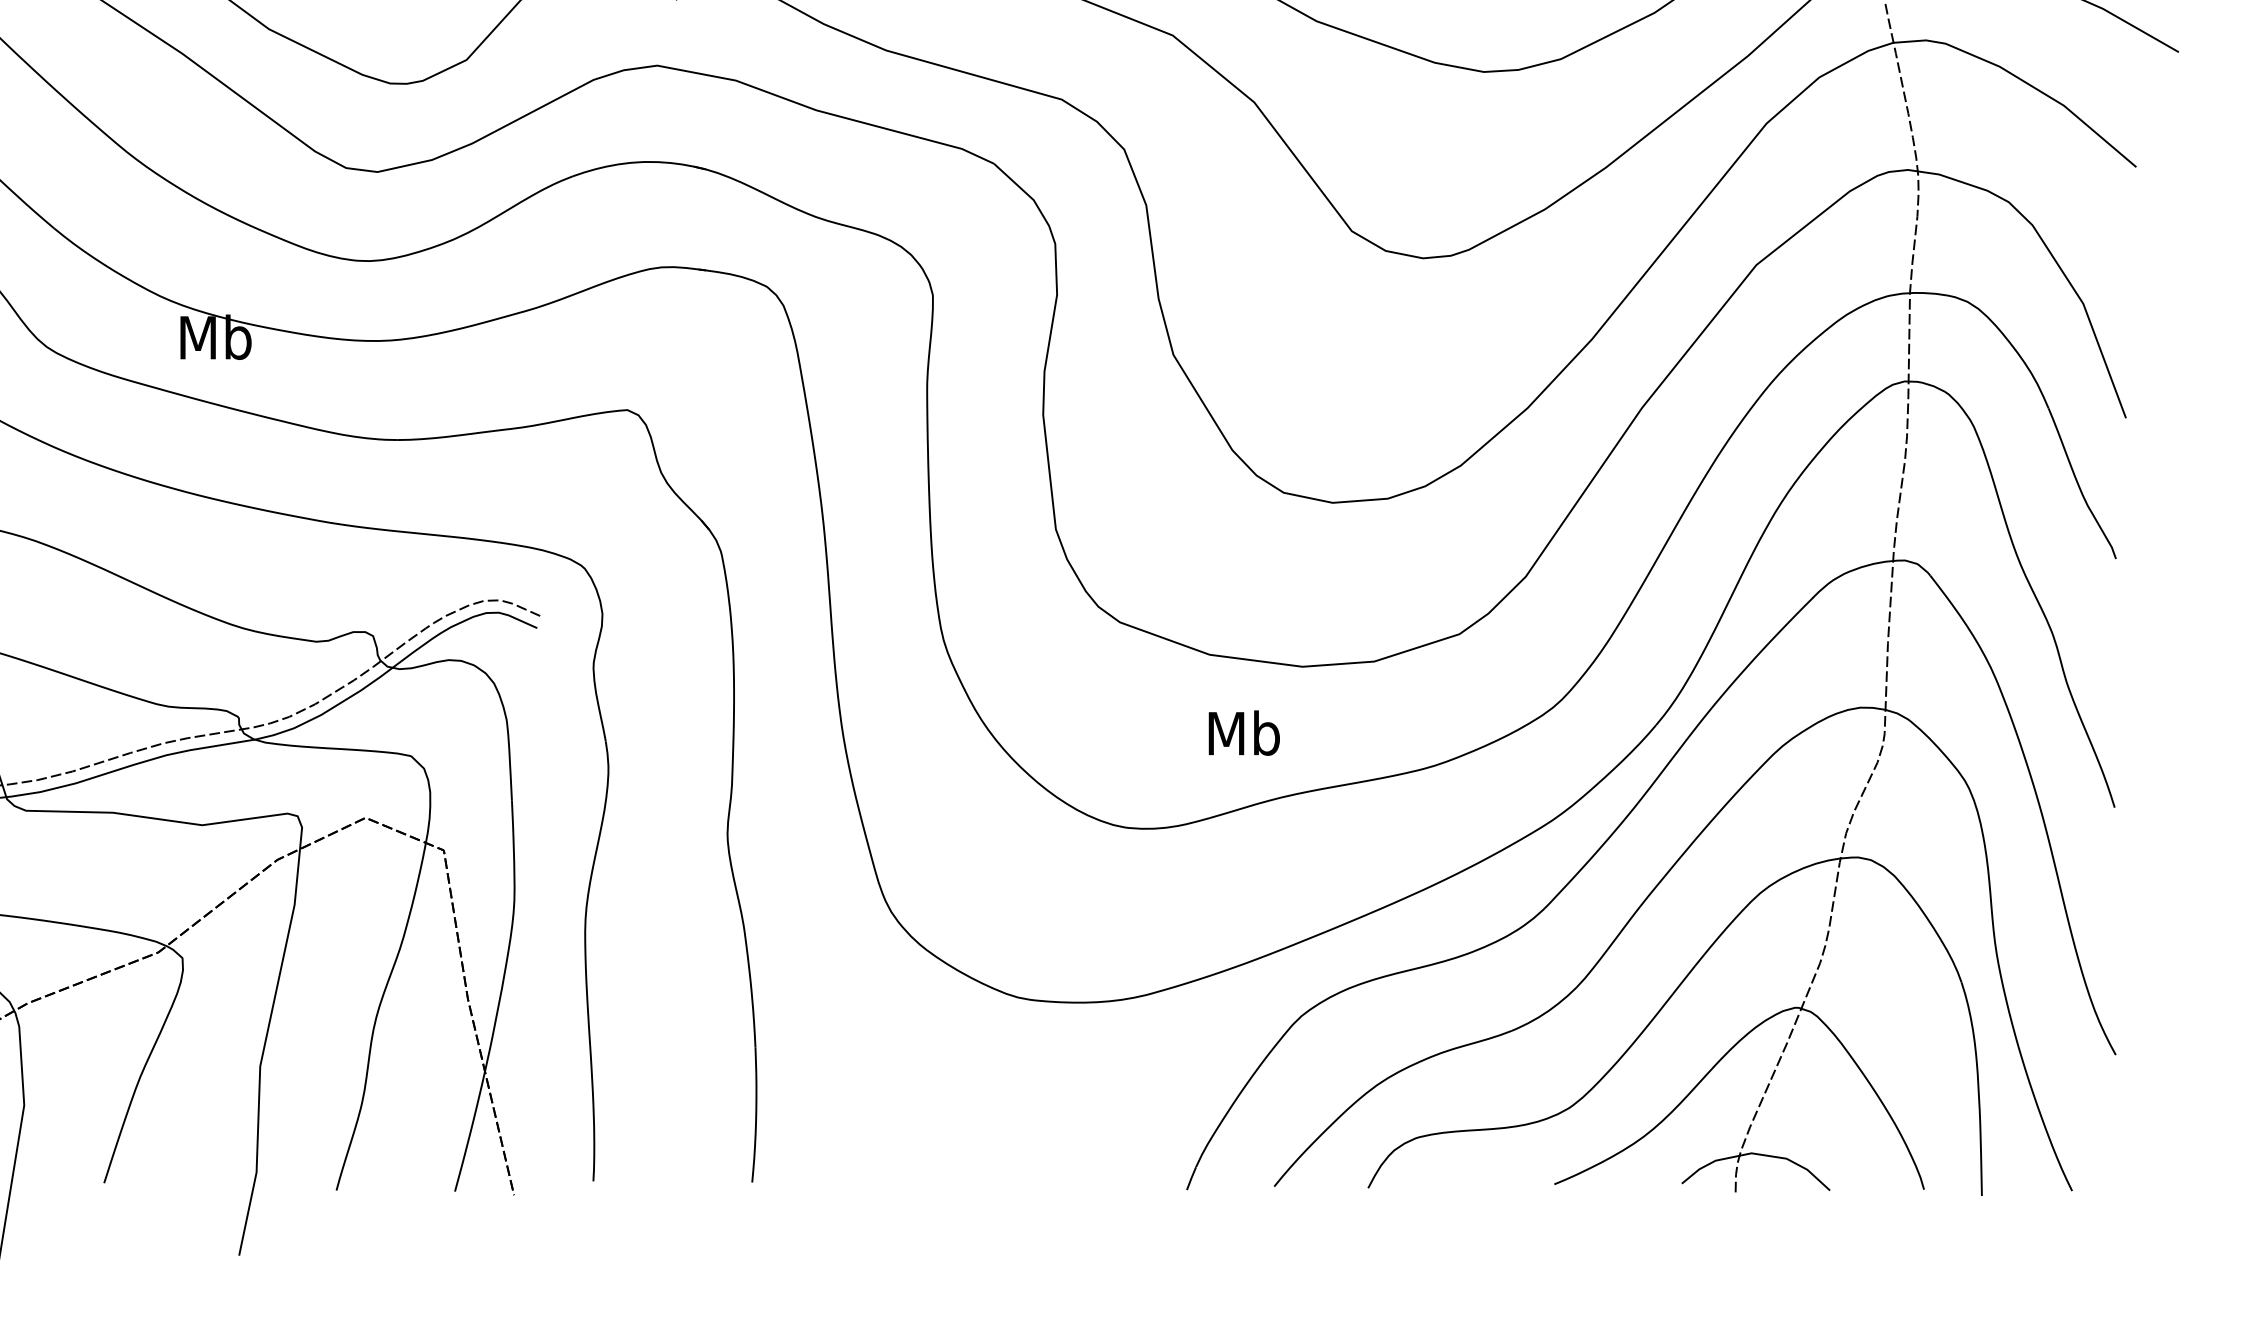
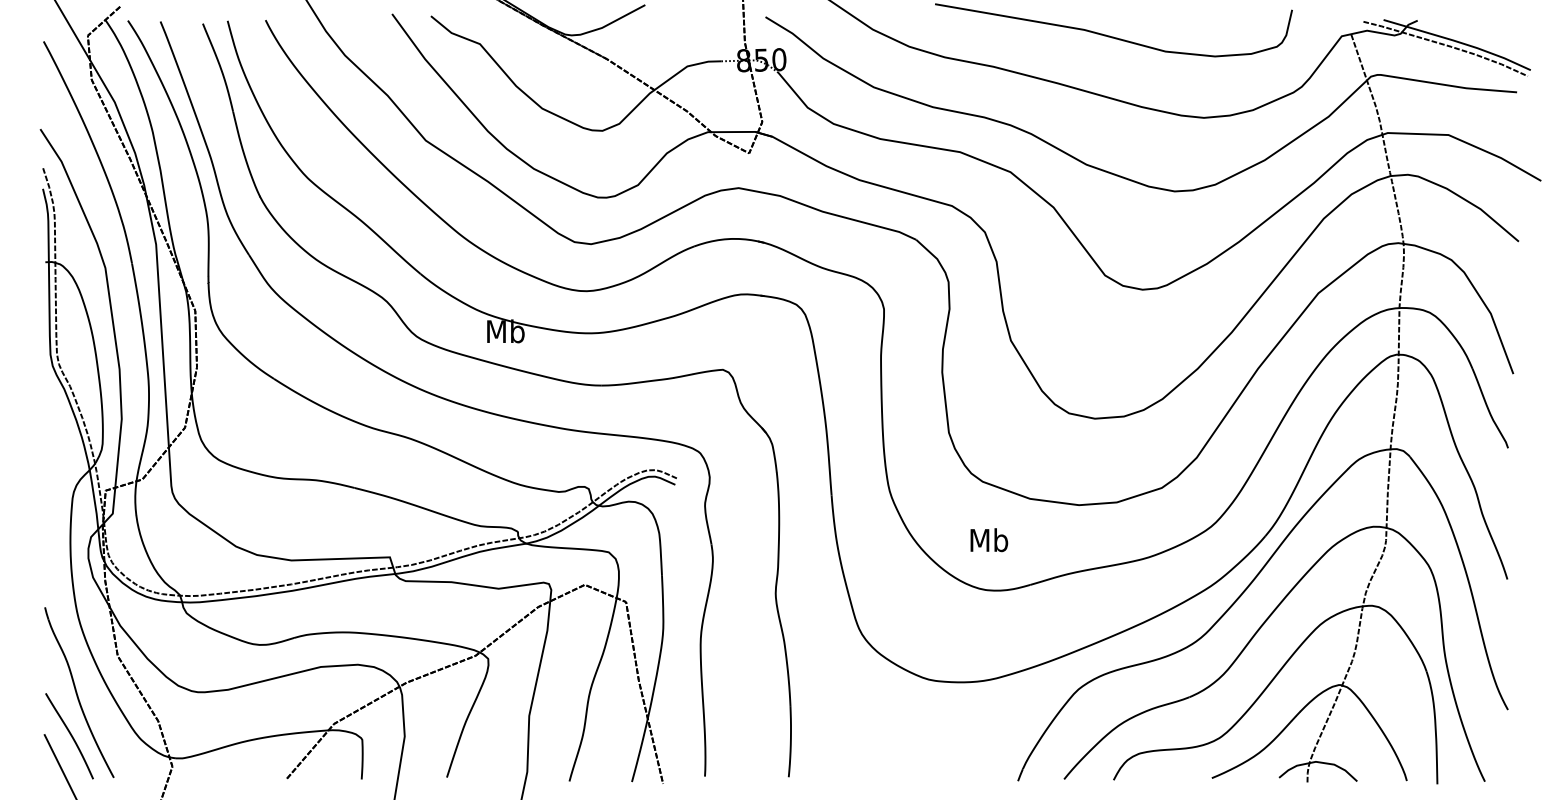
text: (1244, 733) -> (989, 540), moved

